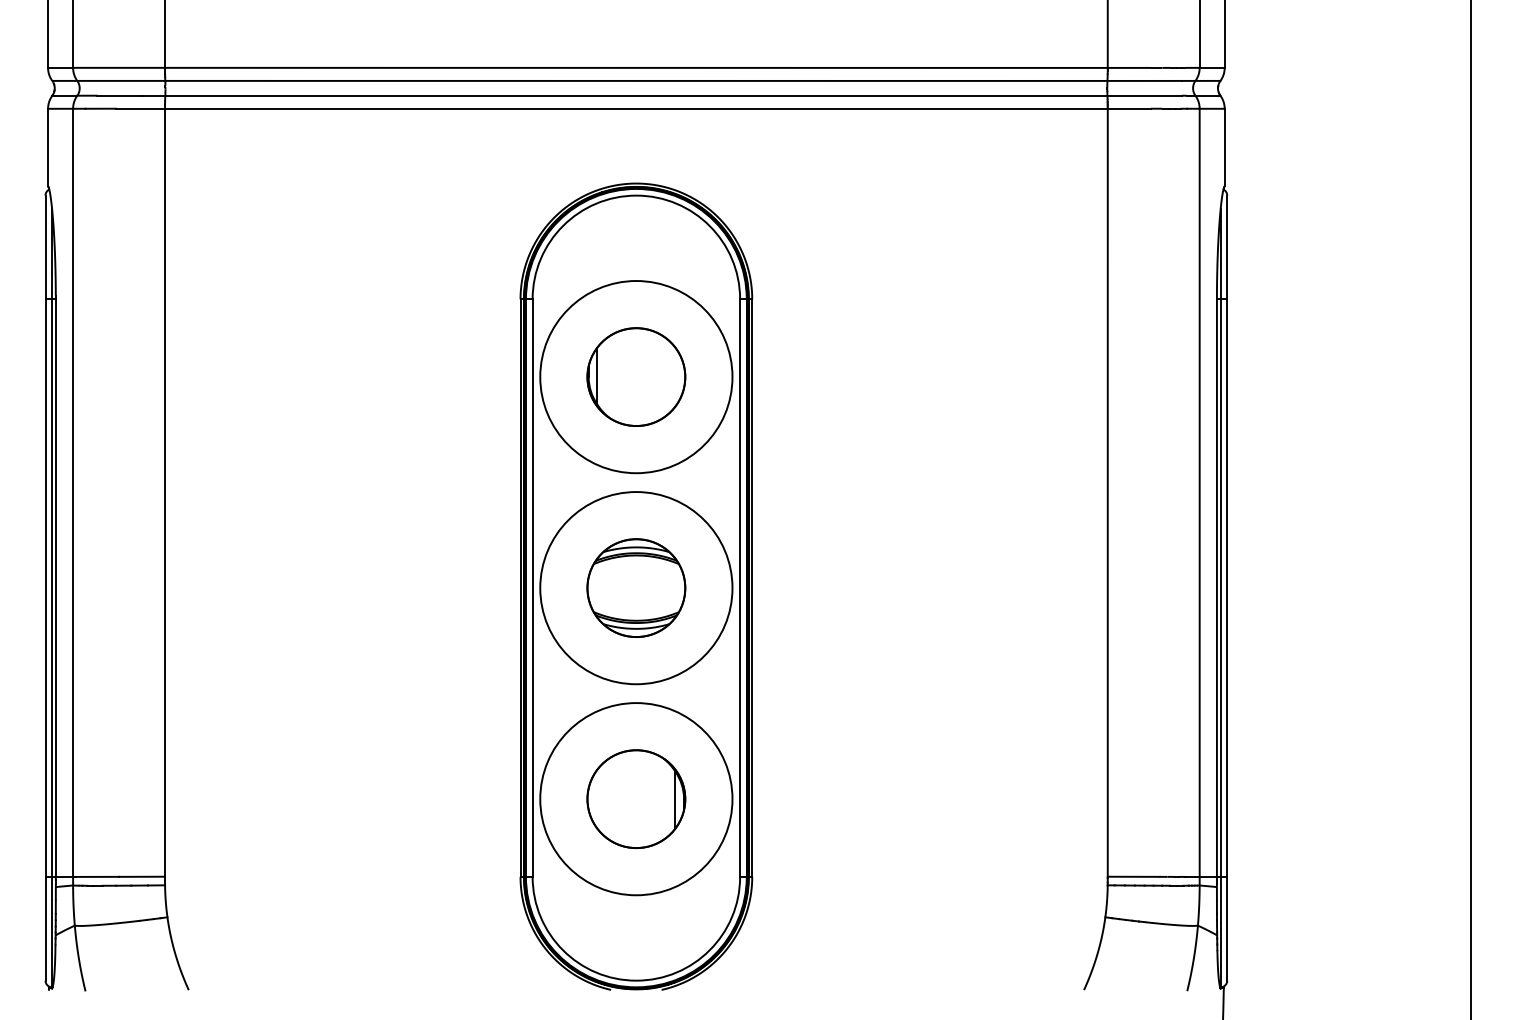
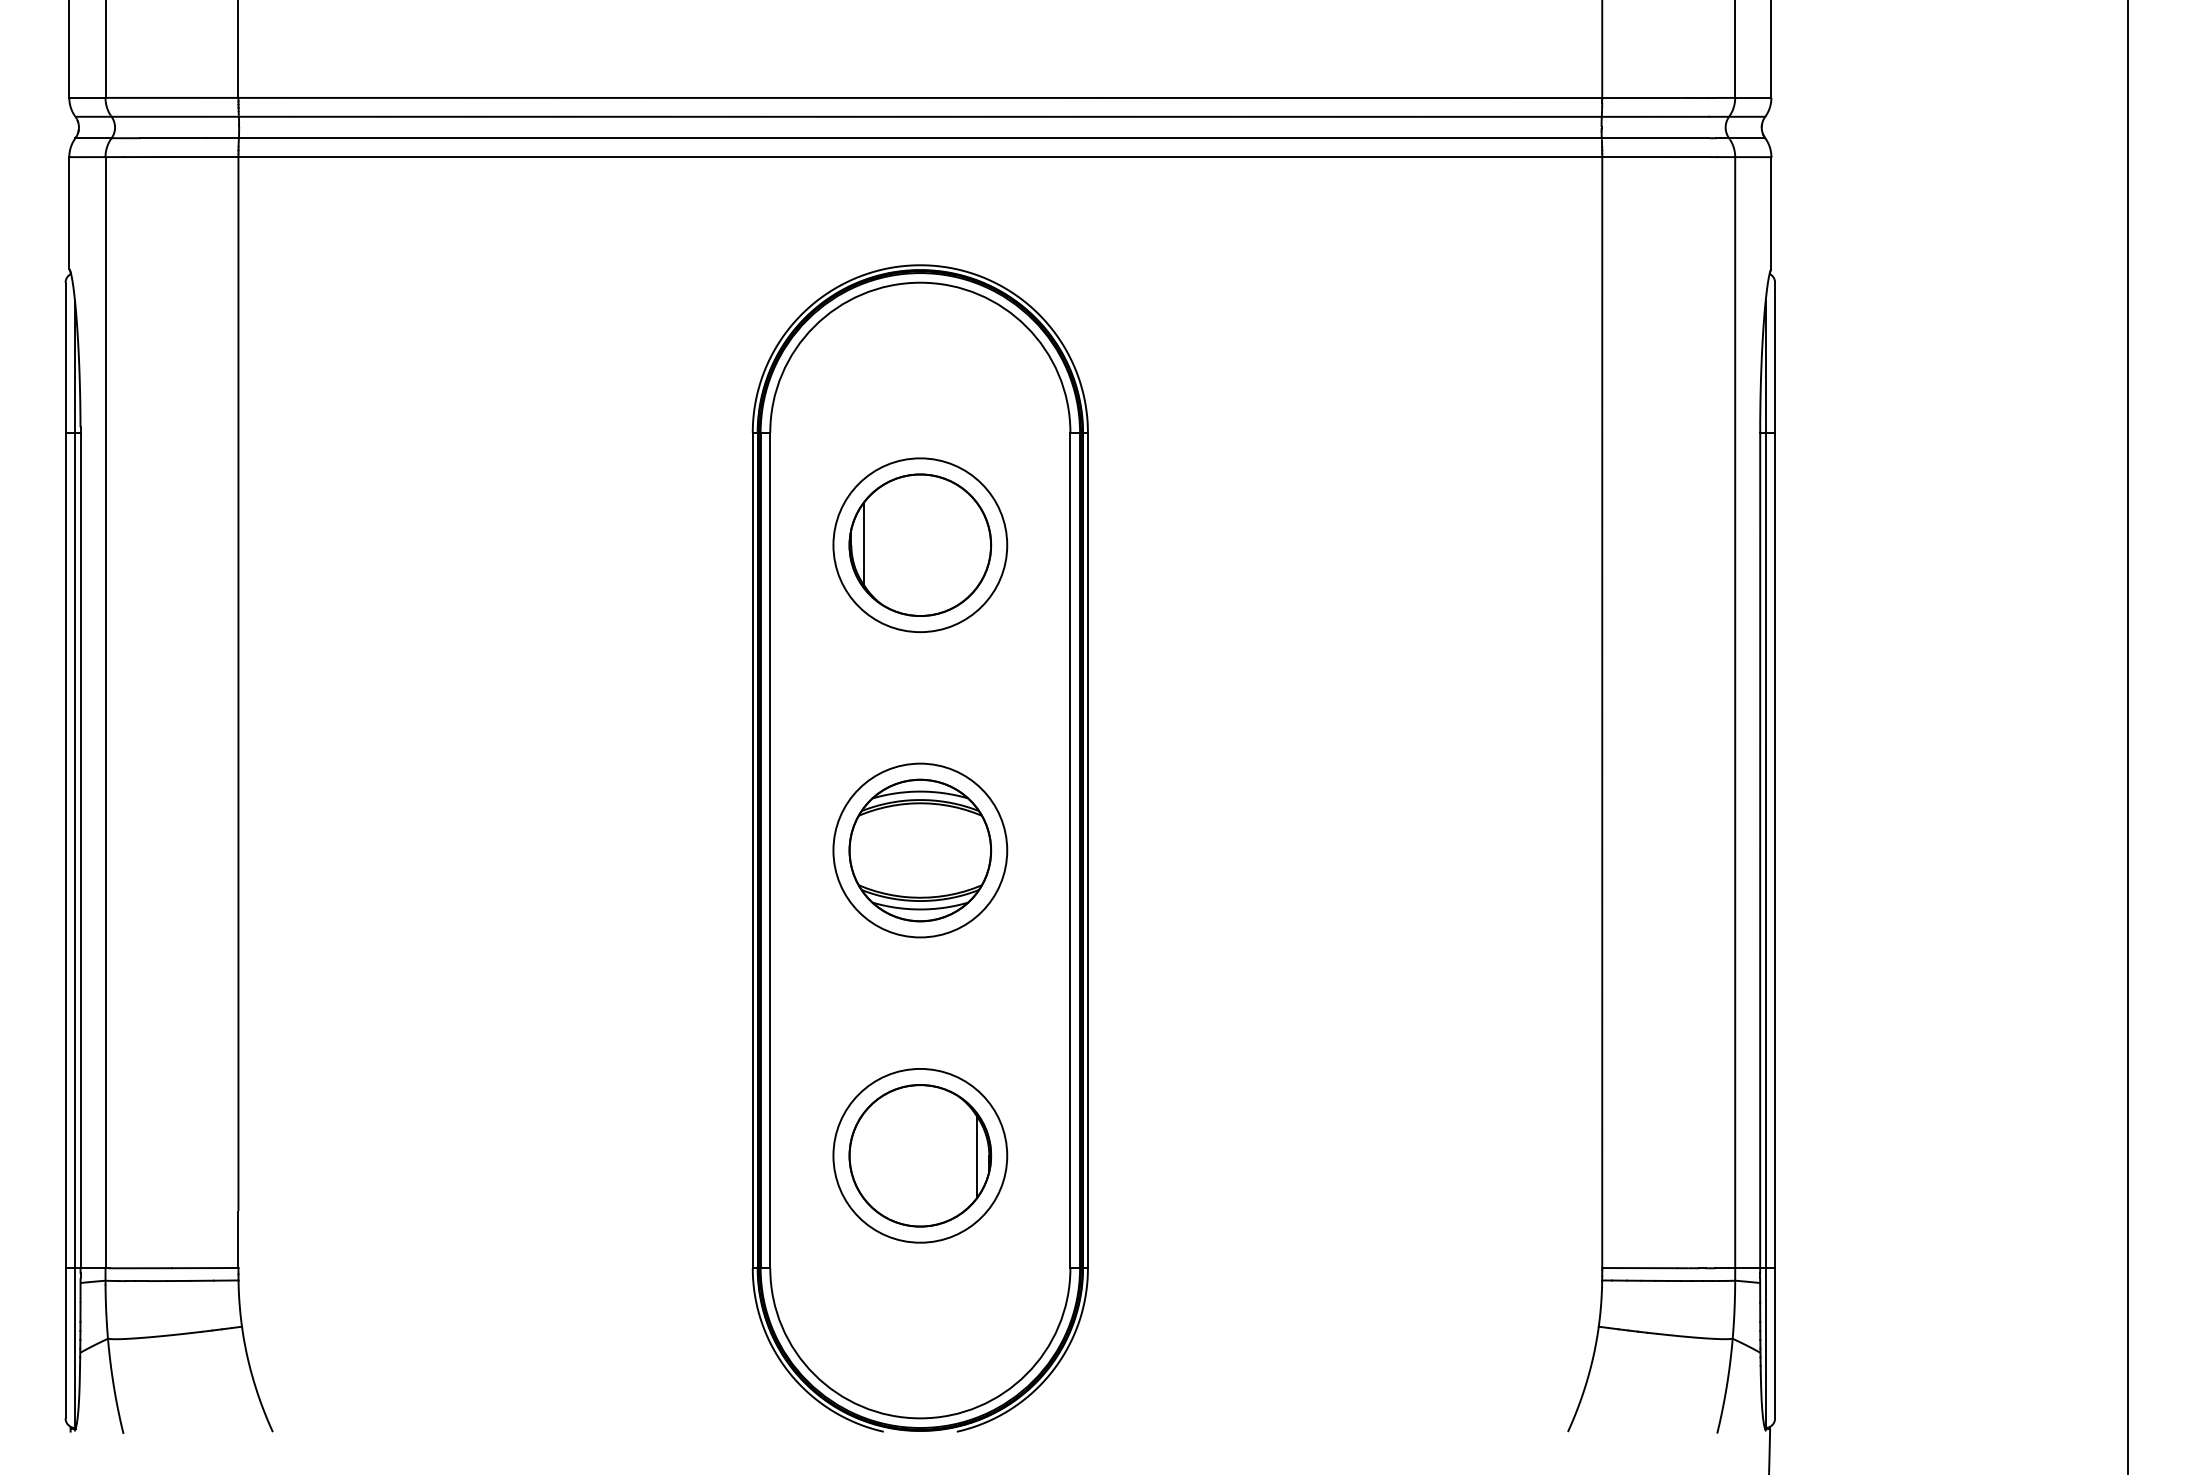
circle: (636, 377) -> (920, 545), size x0.62
circle: (636, 588) -> (920, 851), size x0.62
circle: (636, 799) -> (920, 1156), size x0.62

